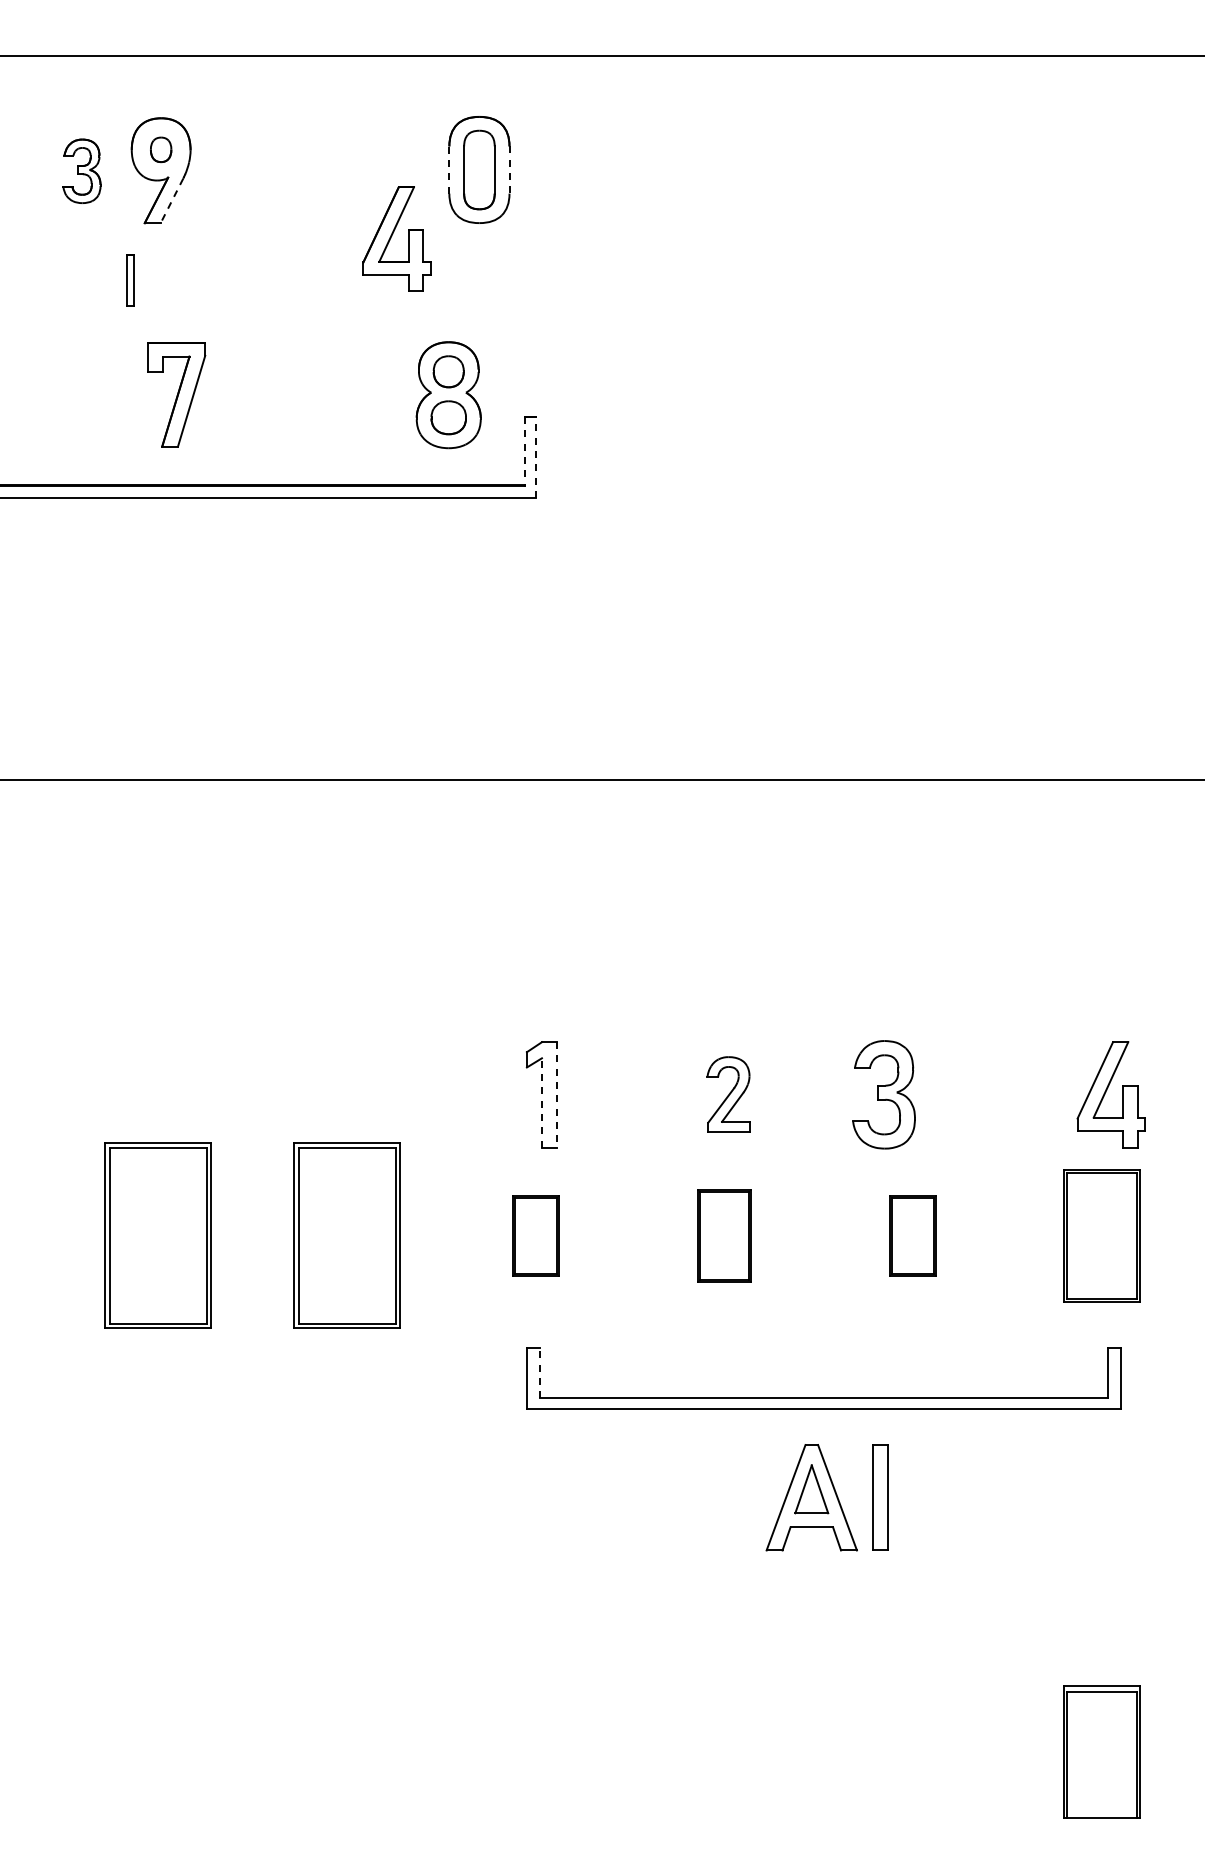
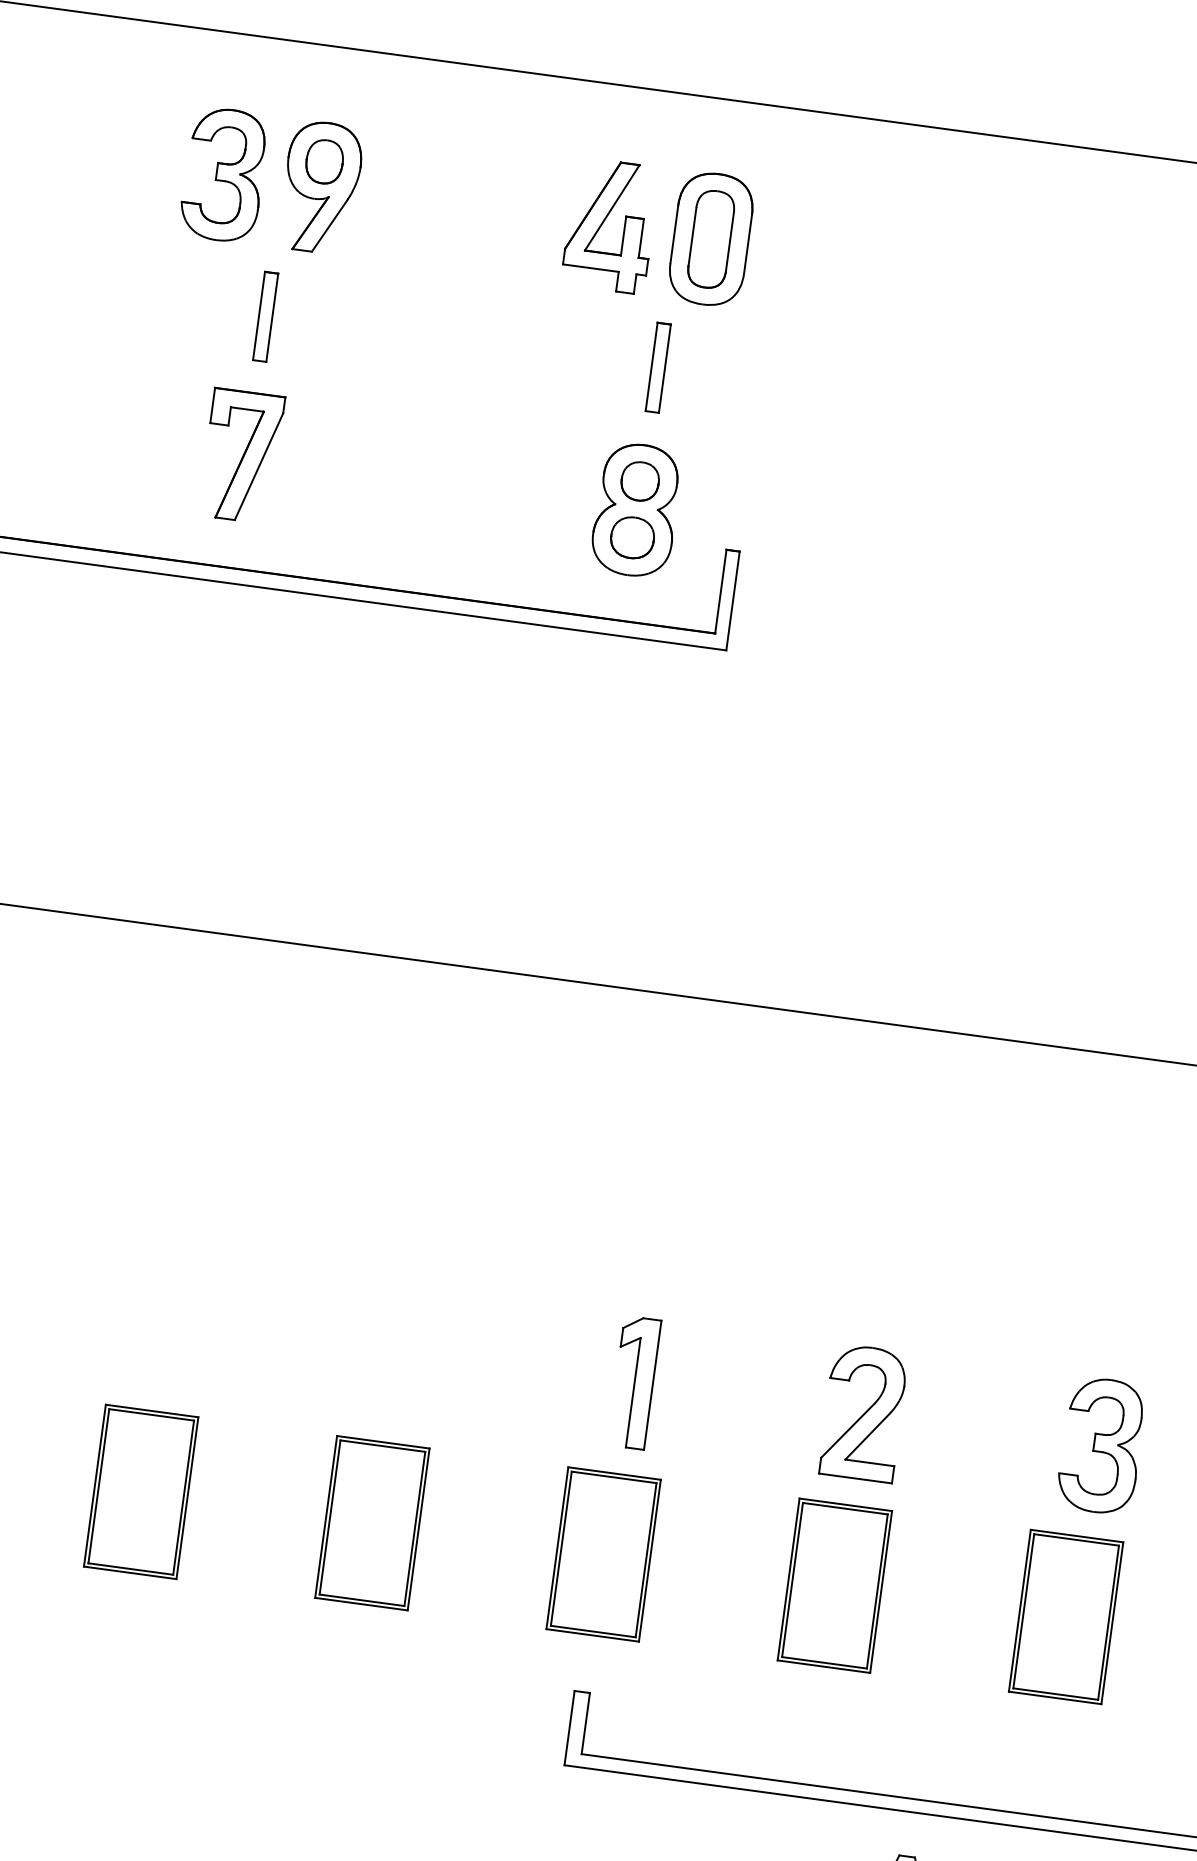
part: (160, 149) -> (323, 161), size x1.43
line: (449, 169) -> (674, 233), dashed -> solid
line: (509, 169) -> (748, 243), dashed -> solid
part: (81, 171) -> (223, 175), size x1.67
line: (171, 200) -> (328, 225), dashed -> solid
part: (396, 238) -> (609, 224), moved
part: (450, 278) -> (657, 367), added
part: (130, 279) -> (265, 315), size x1.43
part: (176, 394) -> (241, 455), moved
line: (525, 451) -> (721, 591), dashed -> solid
line: (536, 457) -> (733, 601), dashed -> solid
line: (556, 1094) -> (652, 1384), dashed -> solid
part: (728, 1094) -> (863, 1413), size x1.43
part: (883, 1094) -> (1100, 1445), moved
line: (541, 1102) -> (632, 1392), dashed -> solid
part: (158, 1235) -> (141, 1491), size x0.71
part: (346, 1235) -> (371, 1522), size x0.71
part: (535, 1235) -> (603, 1554), size x1.67
part: (724, 1235) -> (834, 1585), size x1.43
part: (912, 1235) -> (1065, 1616), size x1.67
line: (539, 1373) -> (585, 1723), dashed -> solid

